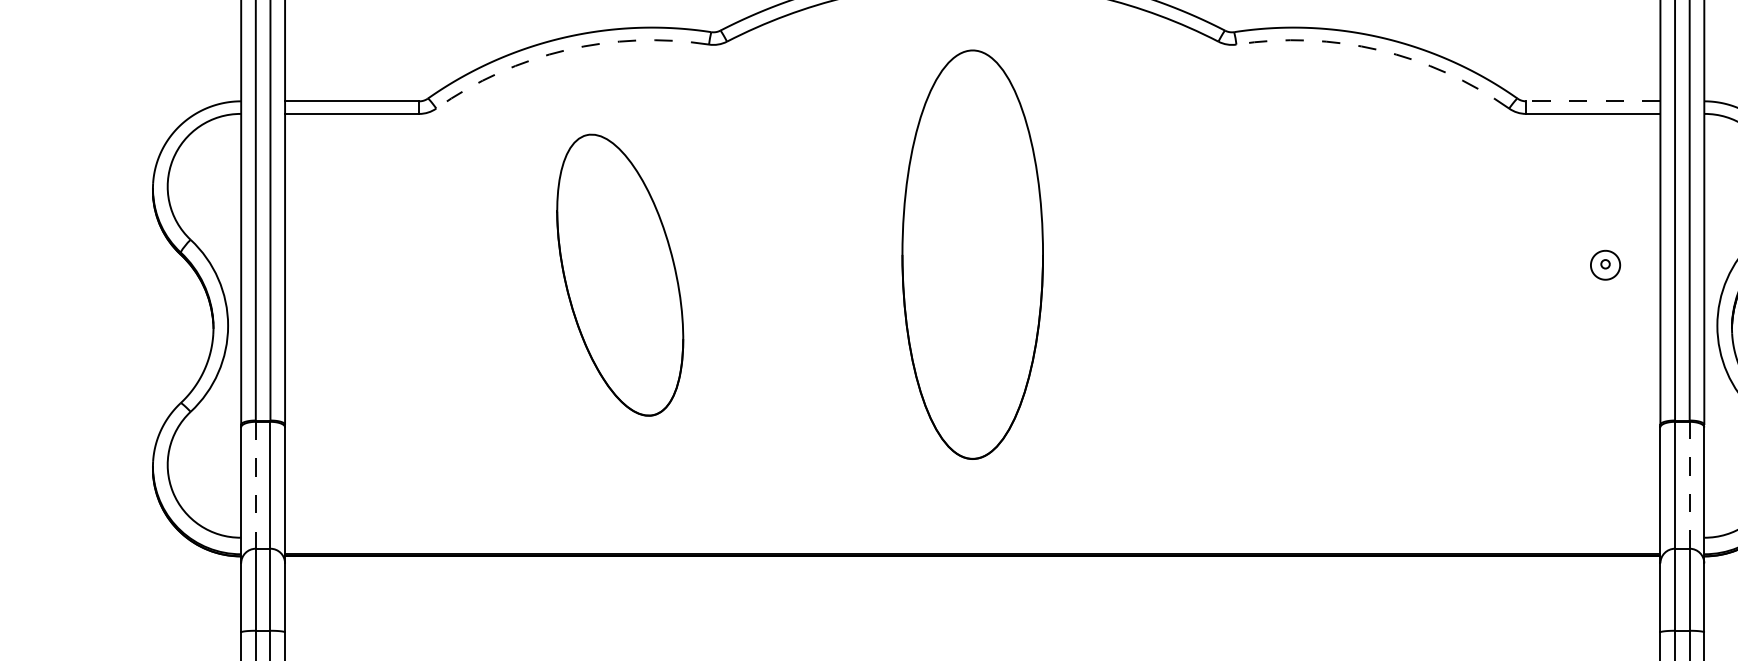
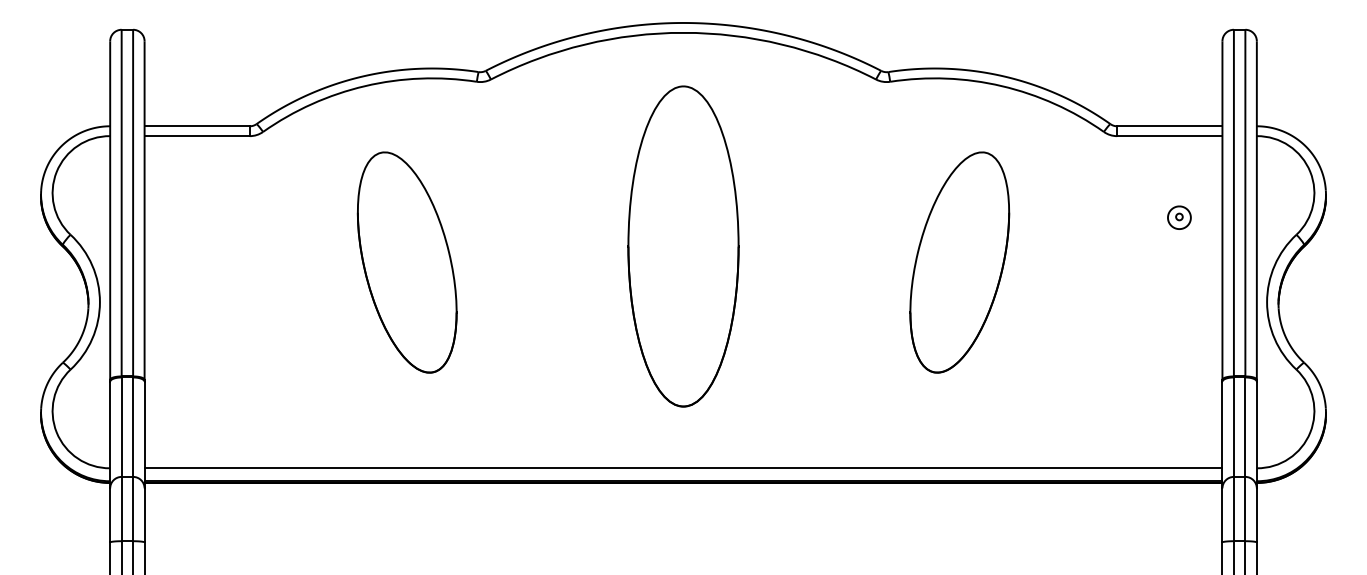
arc: (566, 50) -> (365, 86), dashed -> solid
arc: (1378, 50) -> (1001, 86), dashed -> solid
line: (1592, 101) -> (1169, 126), dashed -> solid
part: (1605, 264) -> (1179, 217), moved
part: (1324, 275) -> (959, 262), added
line: (255, 485) -> (121, 427), dashed -> solid
line: (1689, 485) -> (1245, 427), dashed -> solid
line: (972, 538) -> (683, 468), added

